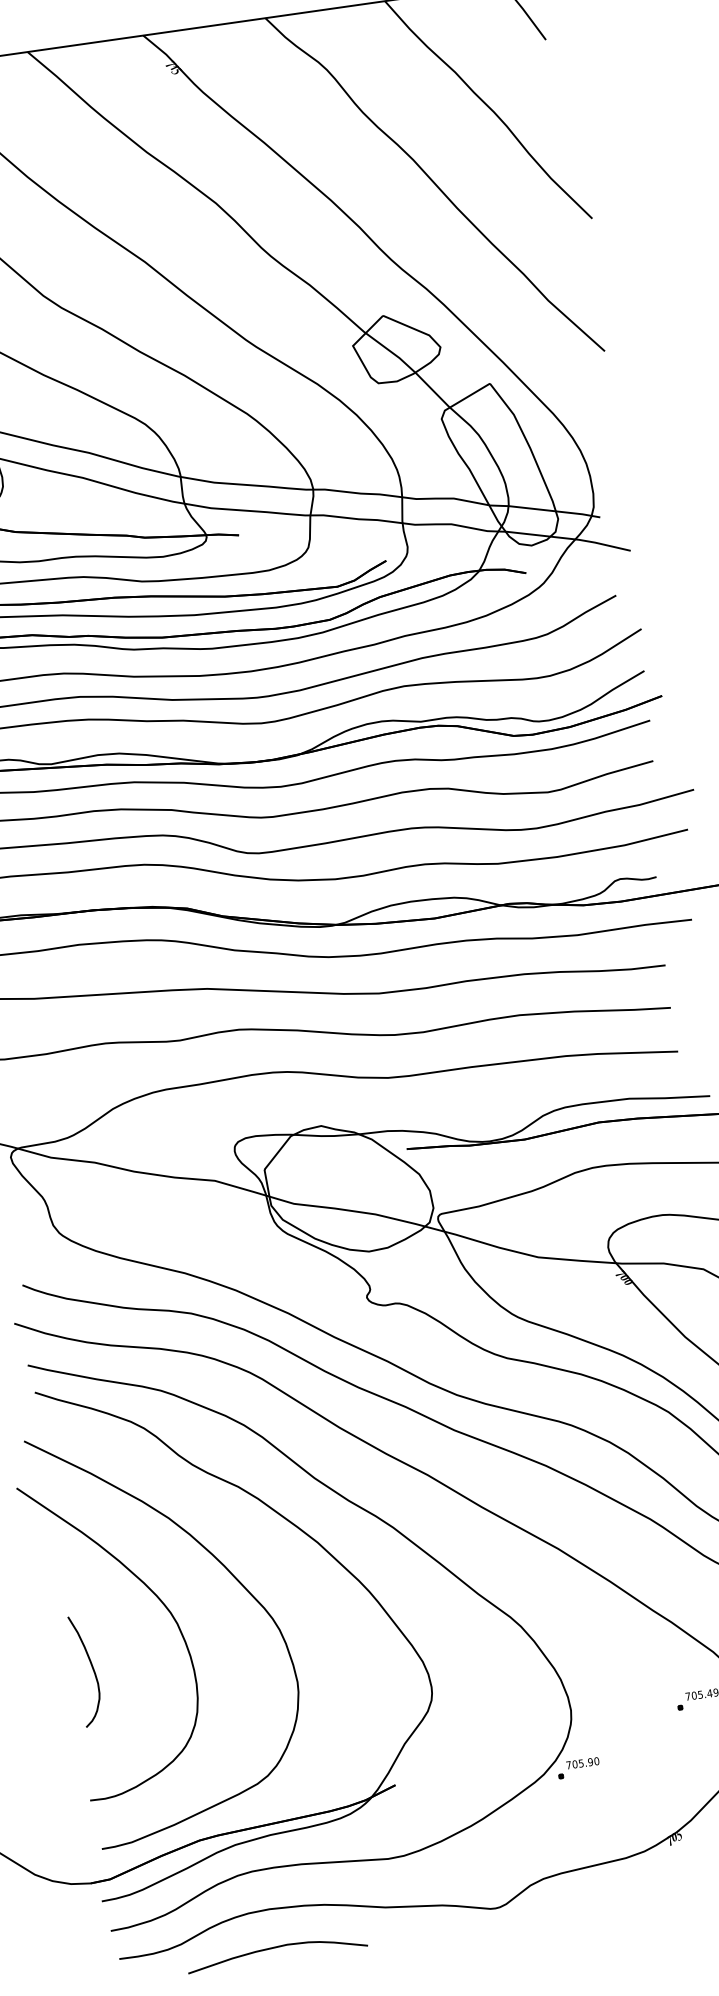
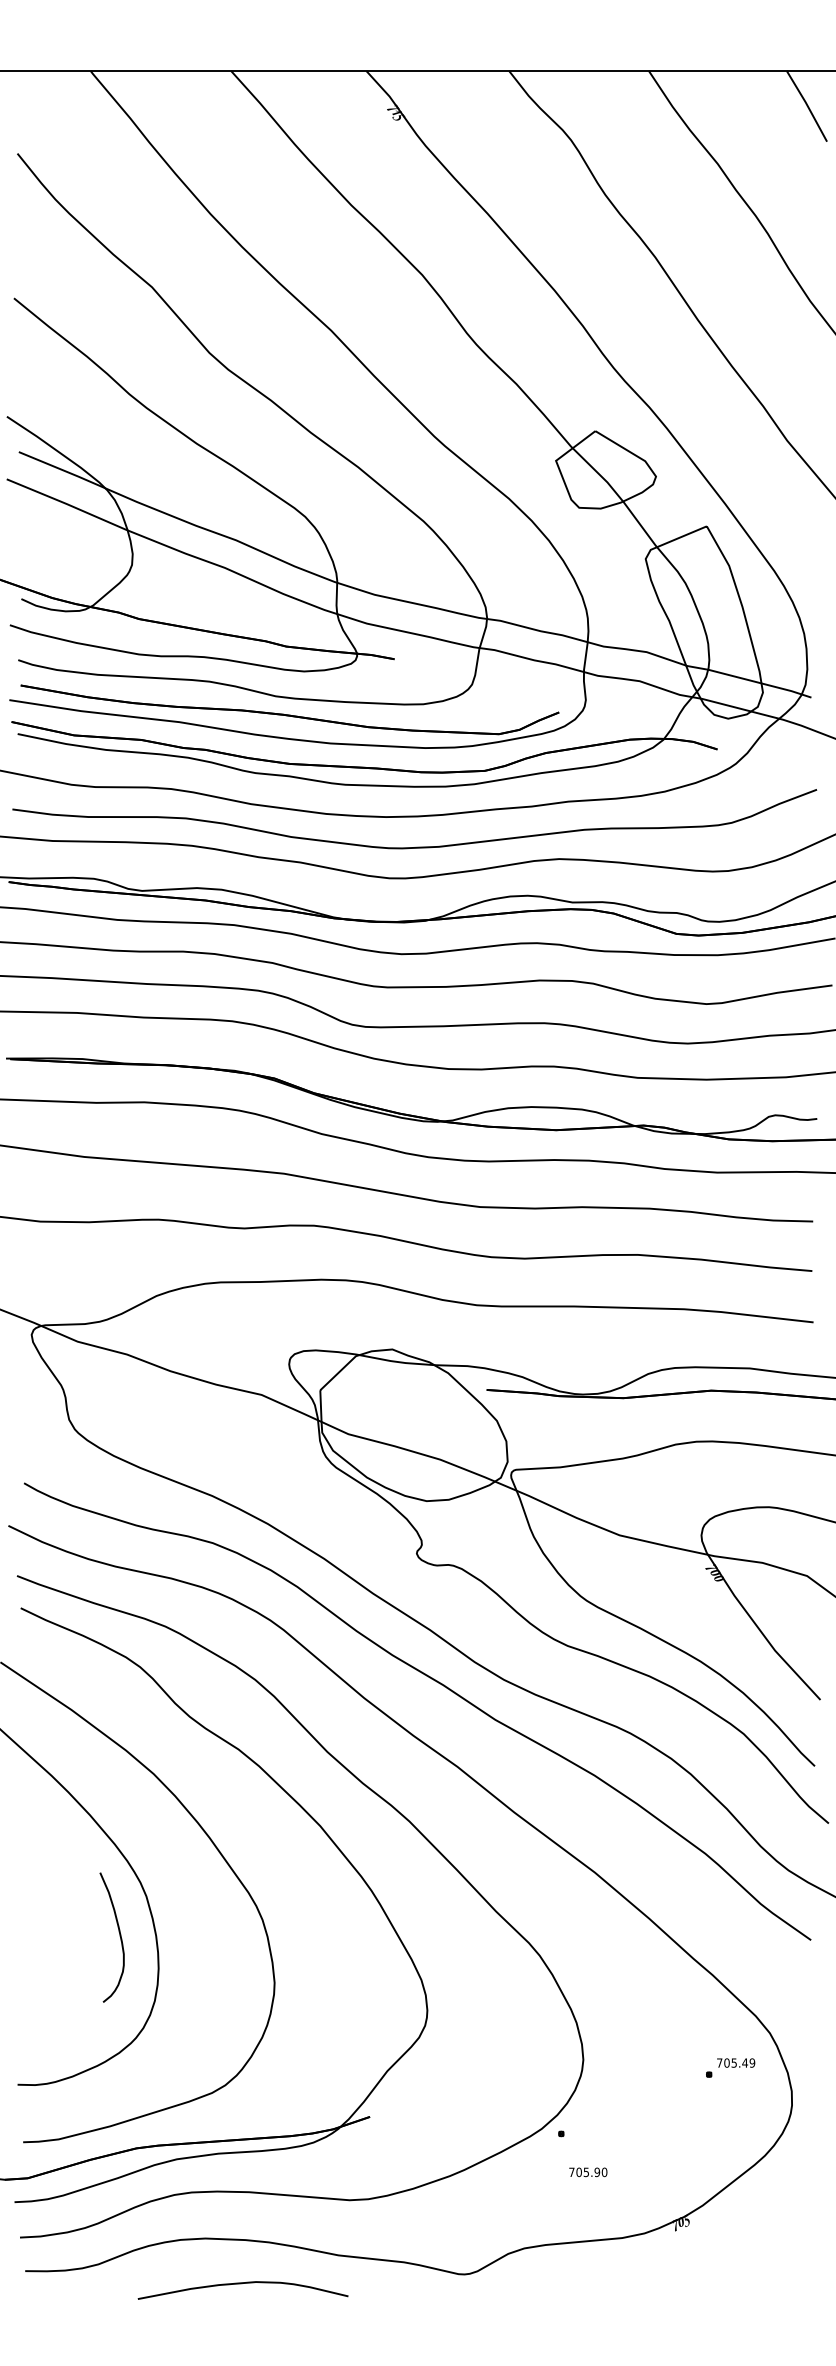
curve: (92, 1669) -> (119, 1936), moved
text: (583, 1763) -> (588, 2172), moved
curve: (276, 1948) -> (242, 2284), moved

